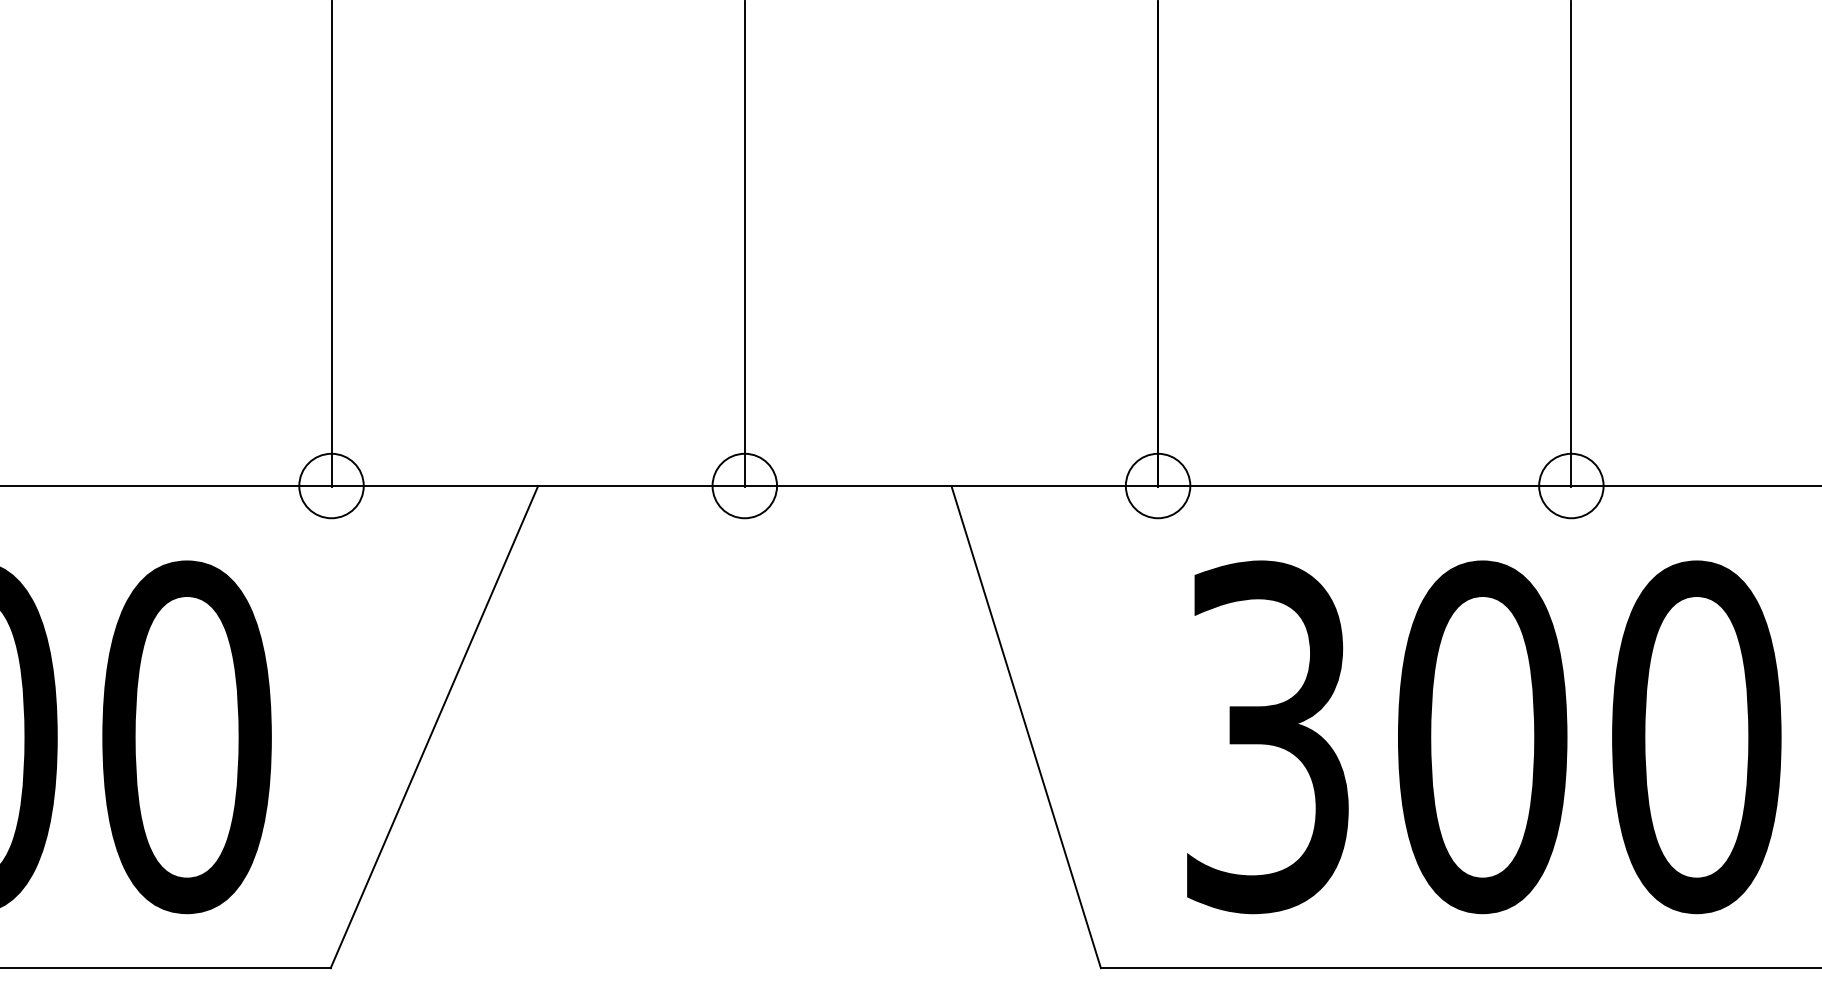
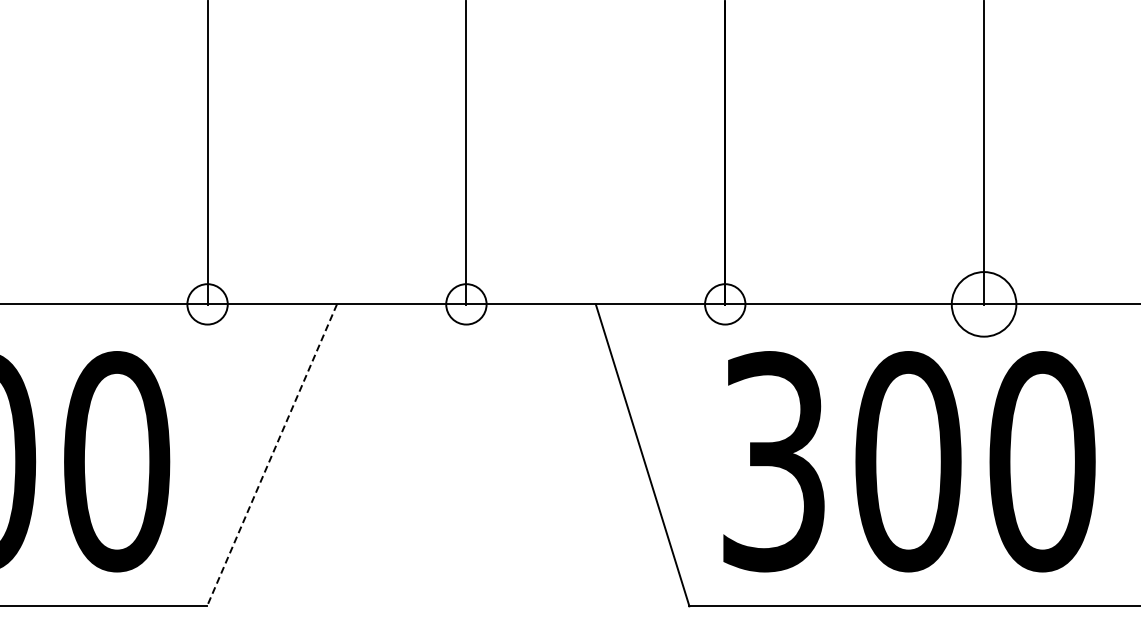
circle: (1570, 486) -> (983, 304), size x1.6
line: (433, 727) -> (271, 455), solid -> dashed
text: (1484, 736) -> (909, 461), moved

